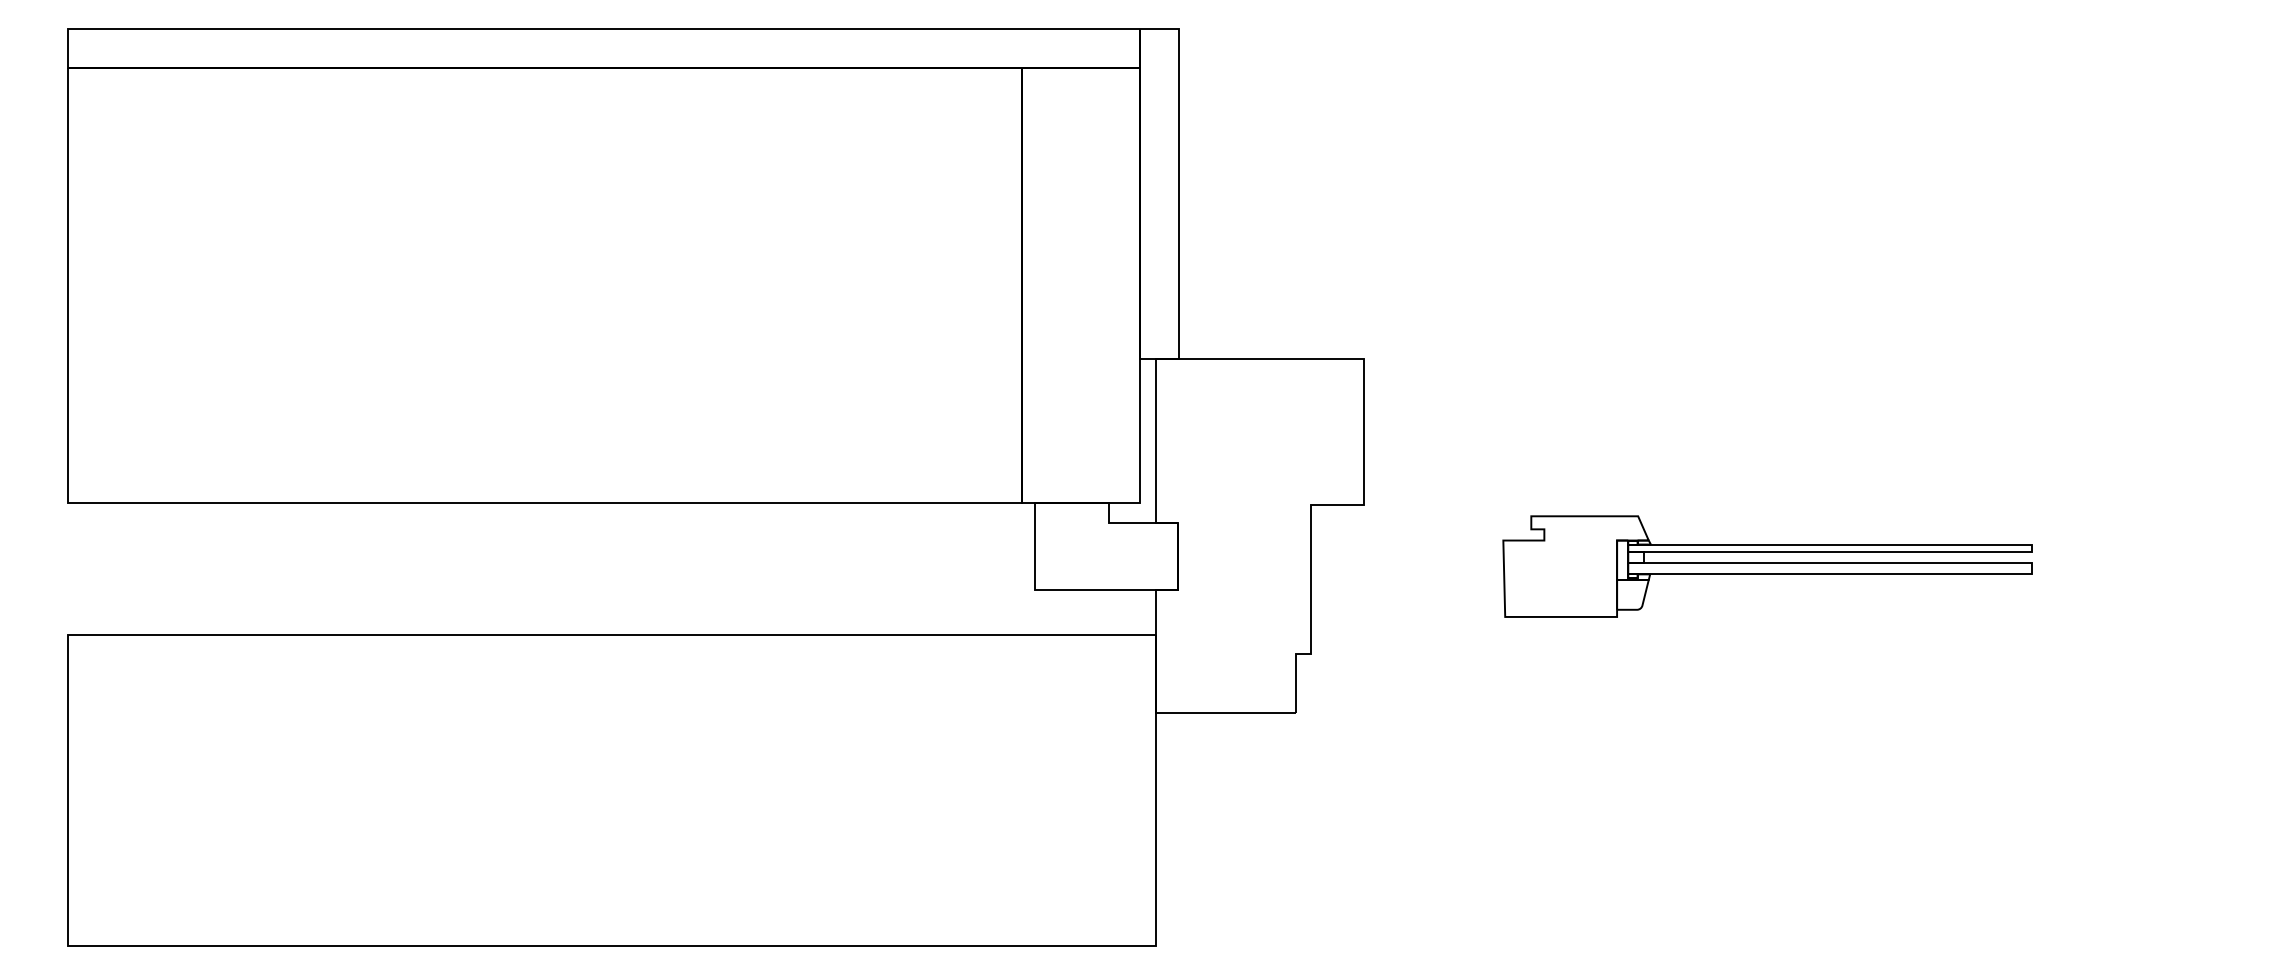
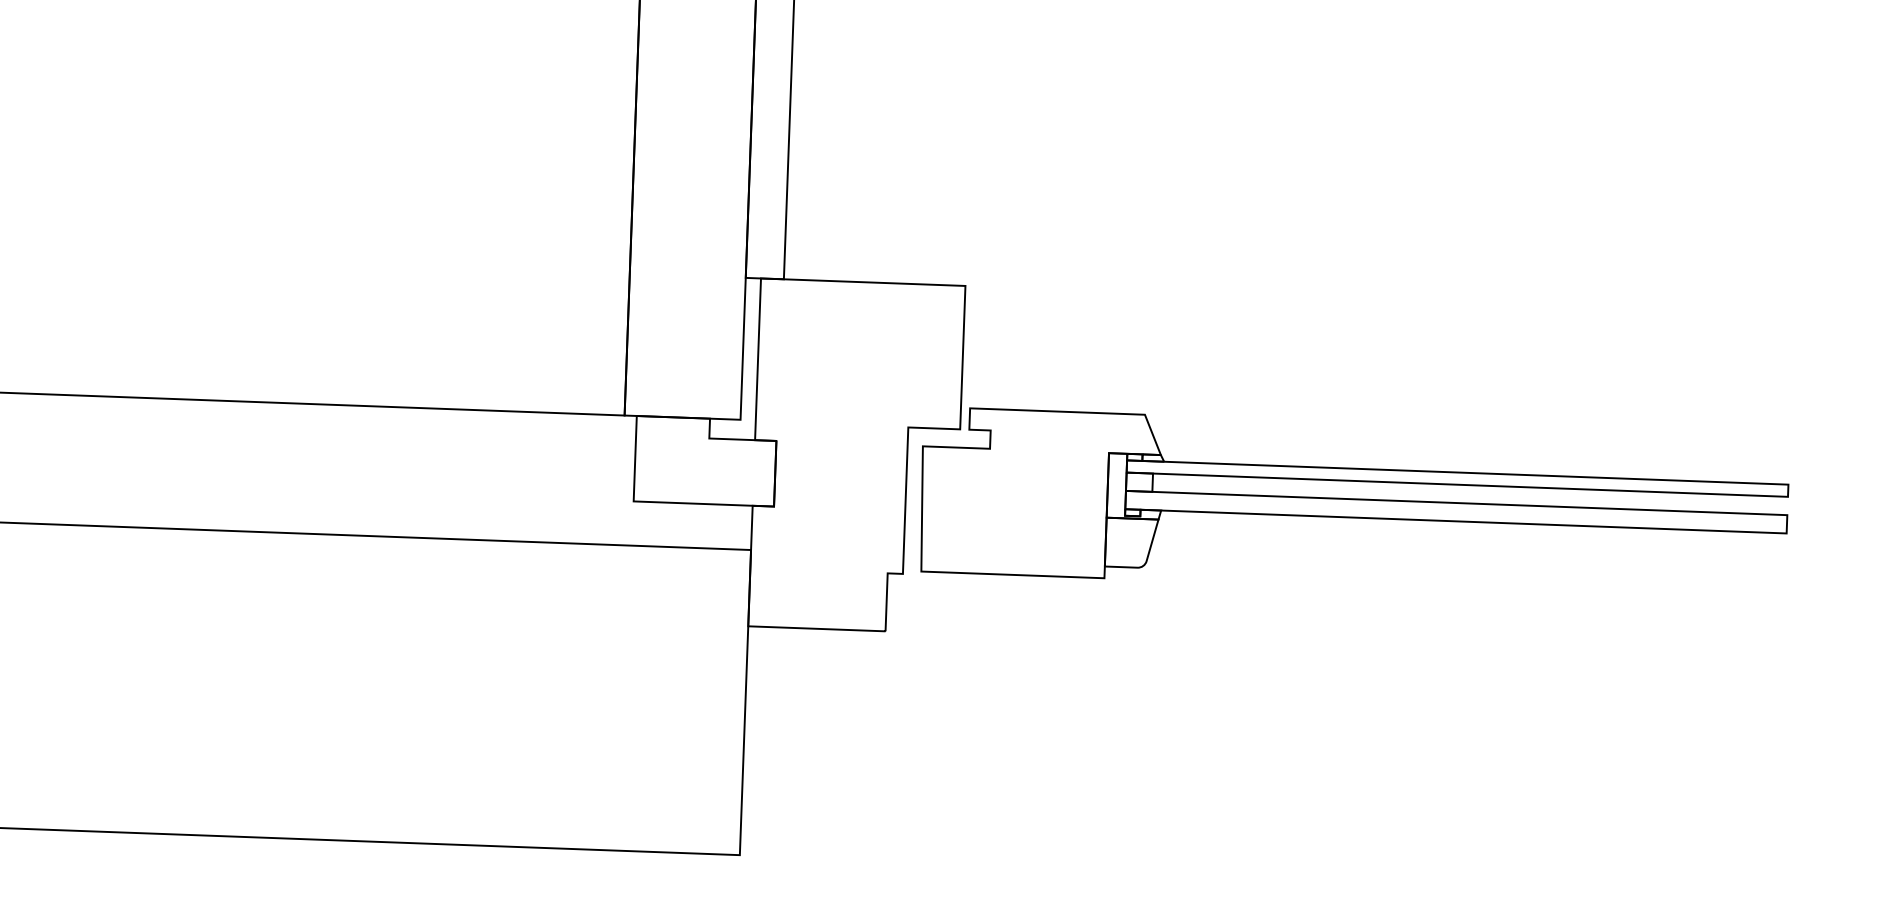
part: (1767, 566) -> (1353, 504), size x1.67

